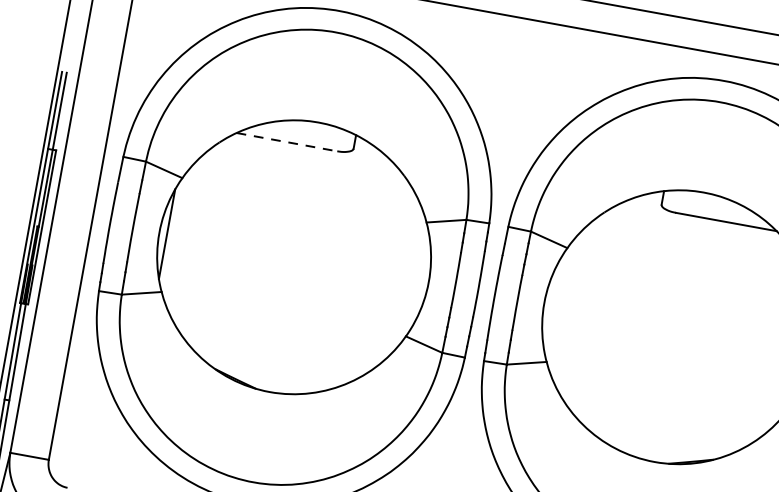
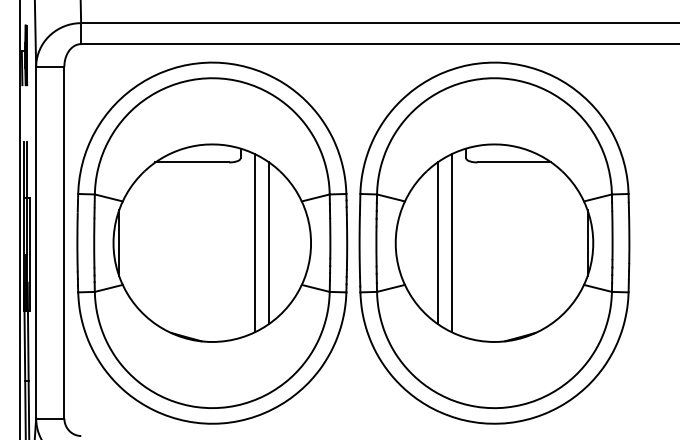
line: (287, 142) -> (192, 162), dashed -> solid
line: (351, 266) -> (254, 242), added
line: (370, 271) -> (268, 243), added
line: (602, 313) -> (438, 243), added
line: (622, 315) -> (452, 242), added

